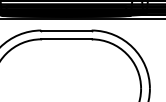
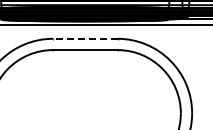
line: (65, 30) -> (84, 38), solid -> dashed

